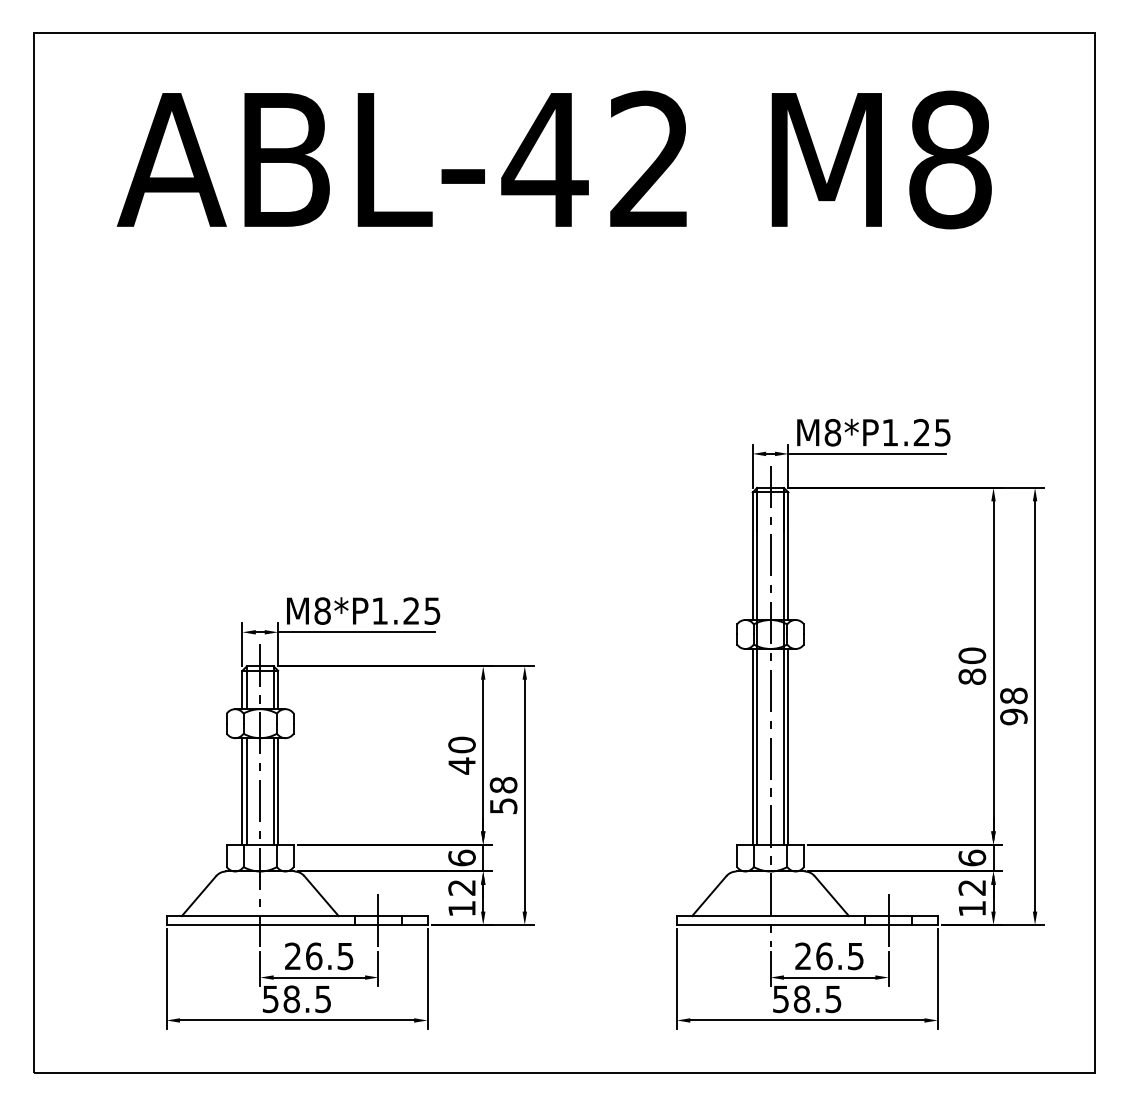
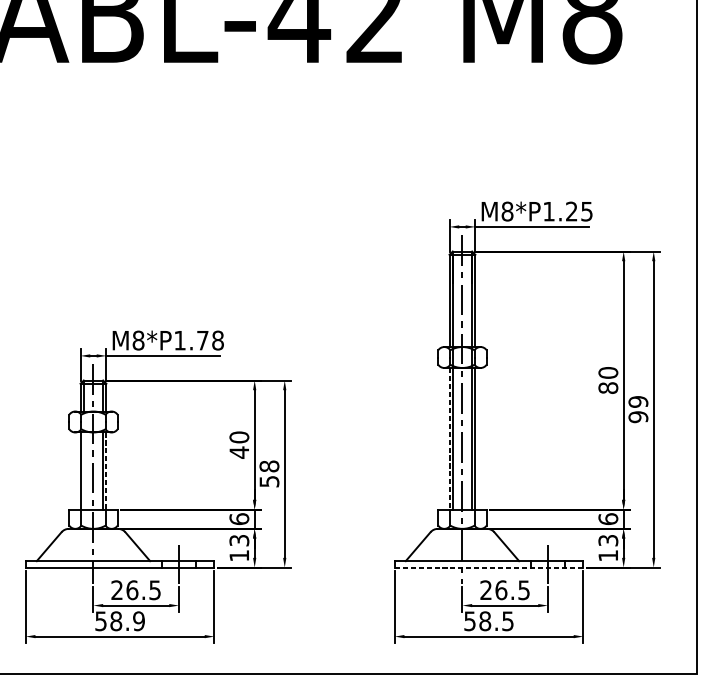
text: (421, 610) -> (210, 340), M8*P1.25 -> M8*P1.78
text: (1013, 695) -> (638, 401), 98 -> 99
line: (752, 746) -> (449, 438), solid -> dashed
line: (246, 791) -> (83, 471), removed
line: (278, 791) -> (106, 471), solid -> dashed
text: (461, 887) -> (238, 540), 12 -> 13
text: (972, 887) -> (608, 540), 12 -> 13
line: (807, 925) -> (489, 567), solid -> dashed
text: (323, 998) -> (139, 620), 58.5 -> 58.9

